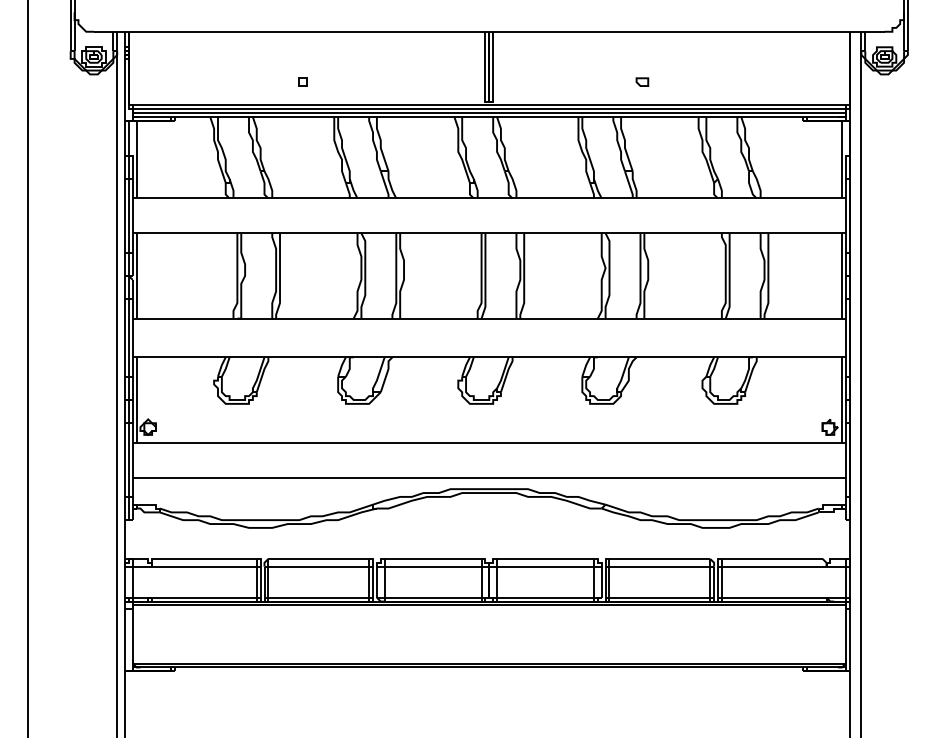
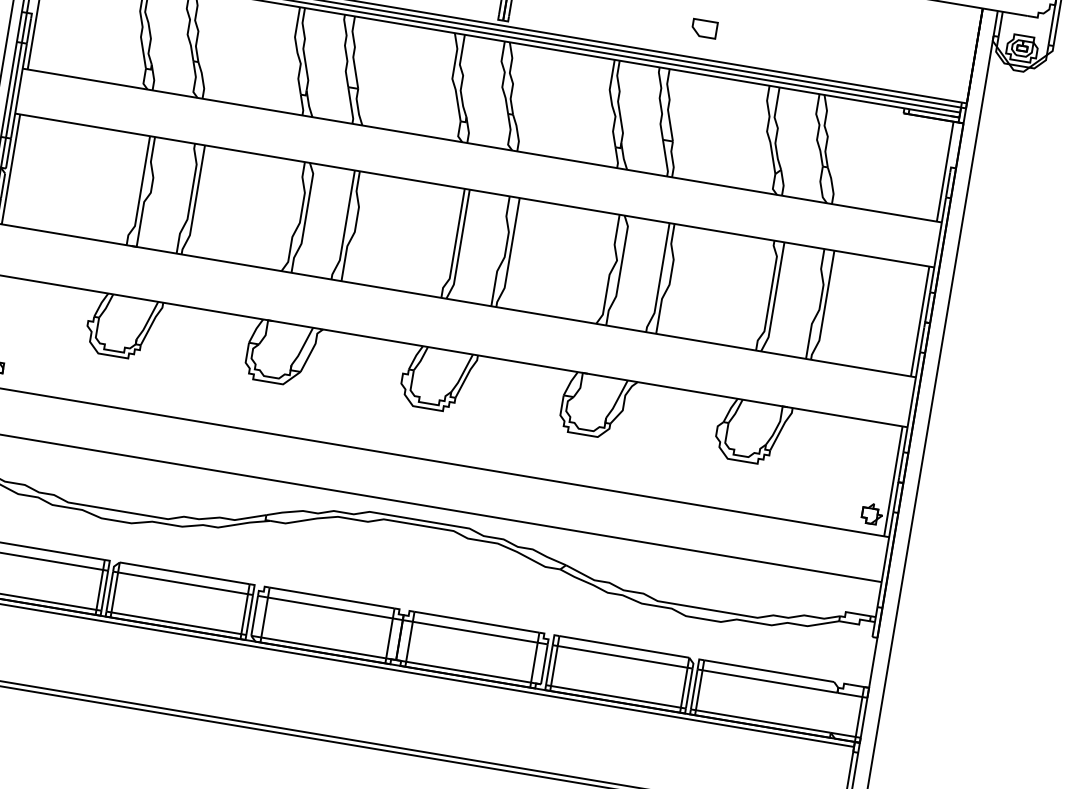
part: (642, 81) -> (704, 27), size x1.6

